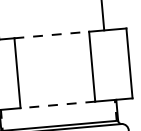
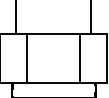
line: (51, 34) -> (53, 33), dashed -> solid
line: (57, 105) -> (53, 83), dashed -> solid

